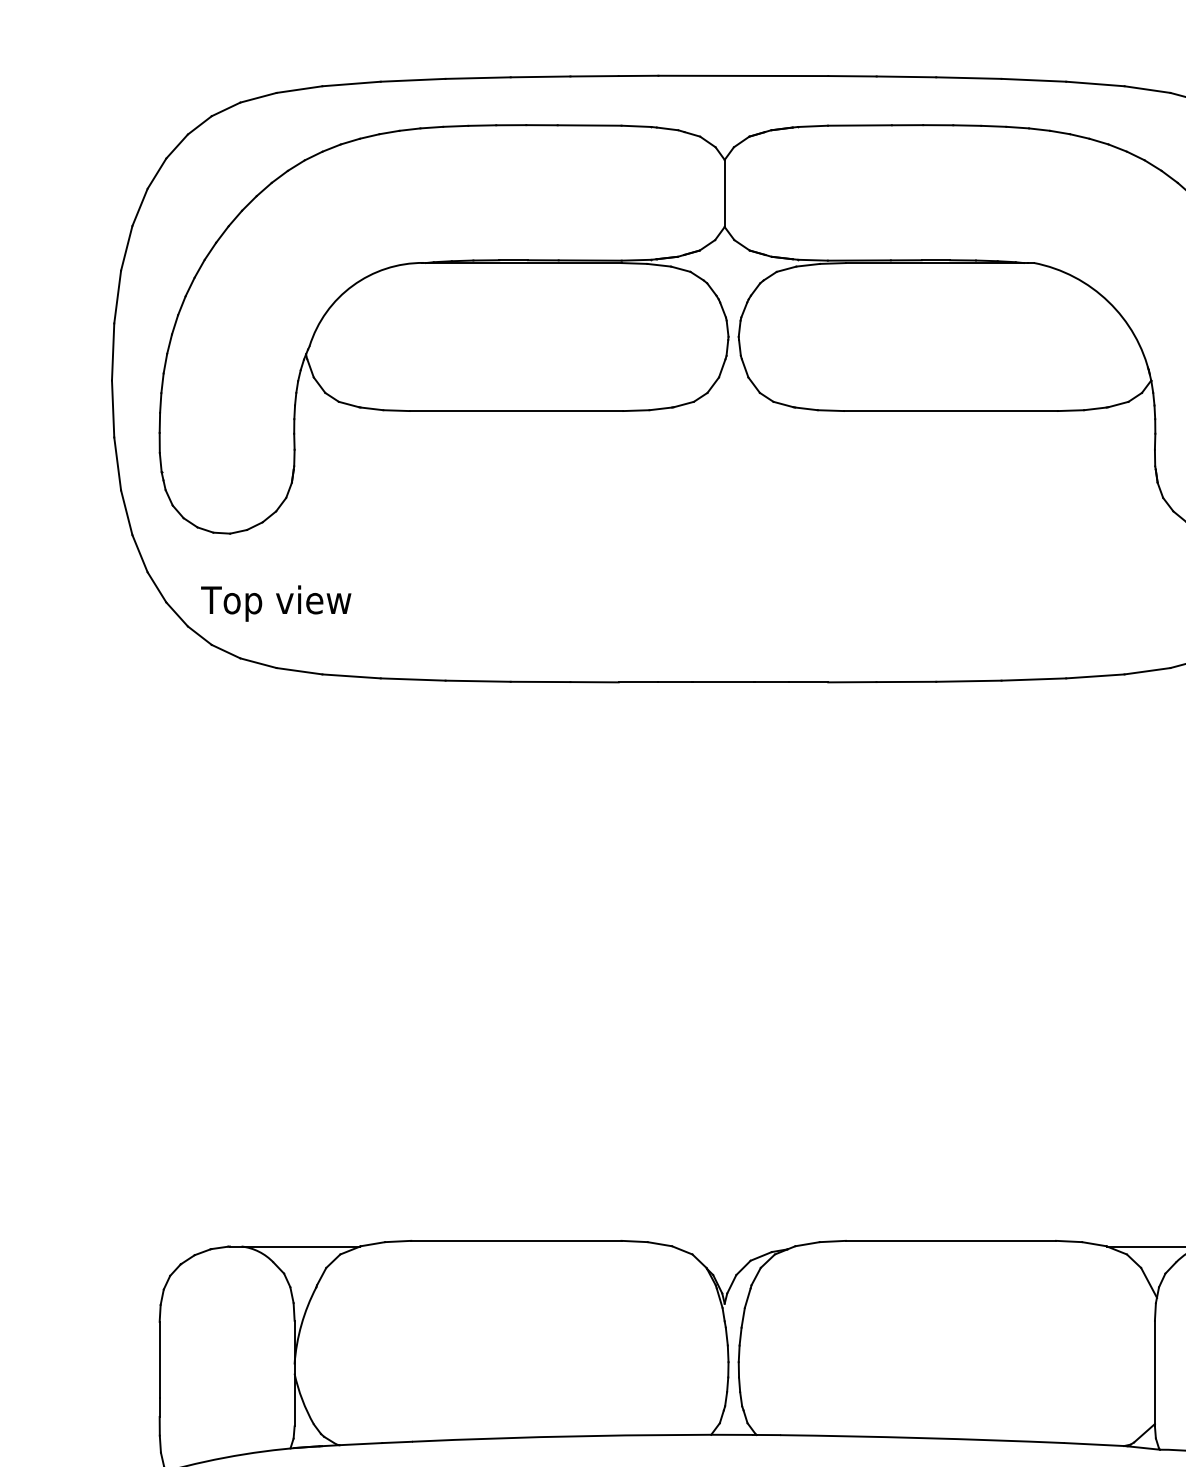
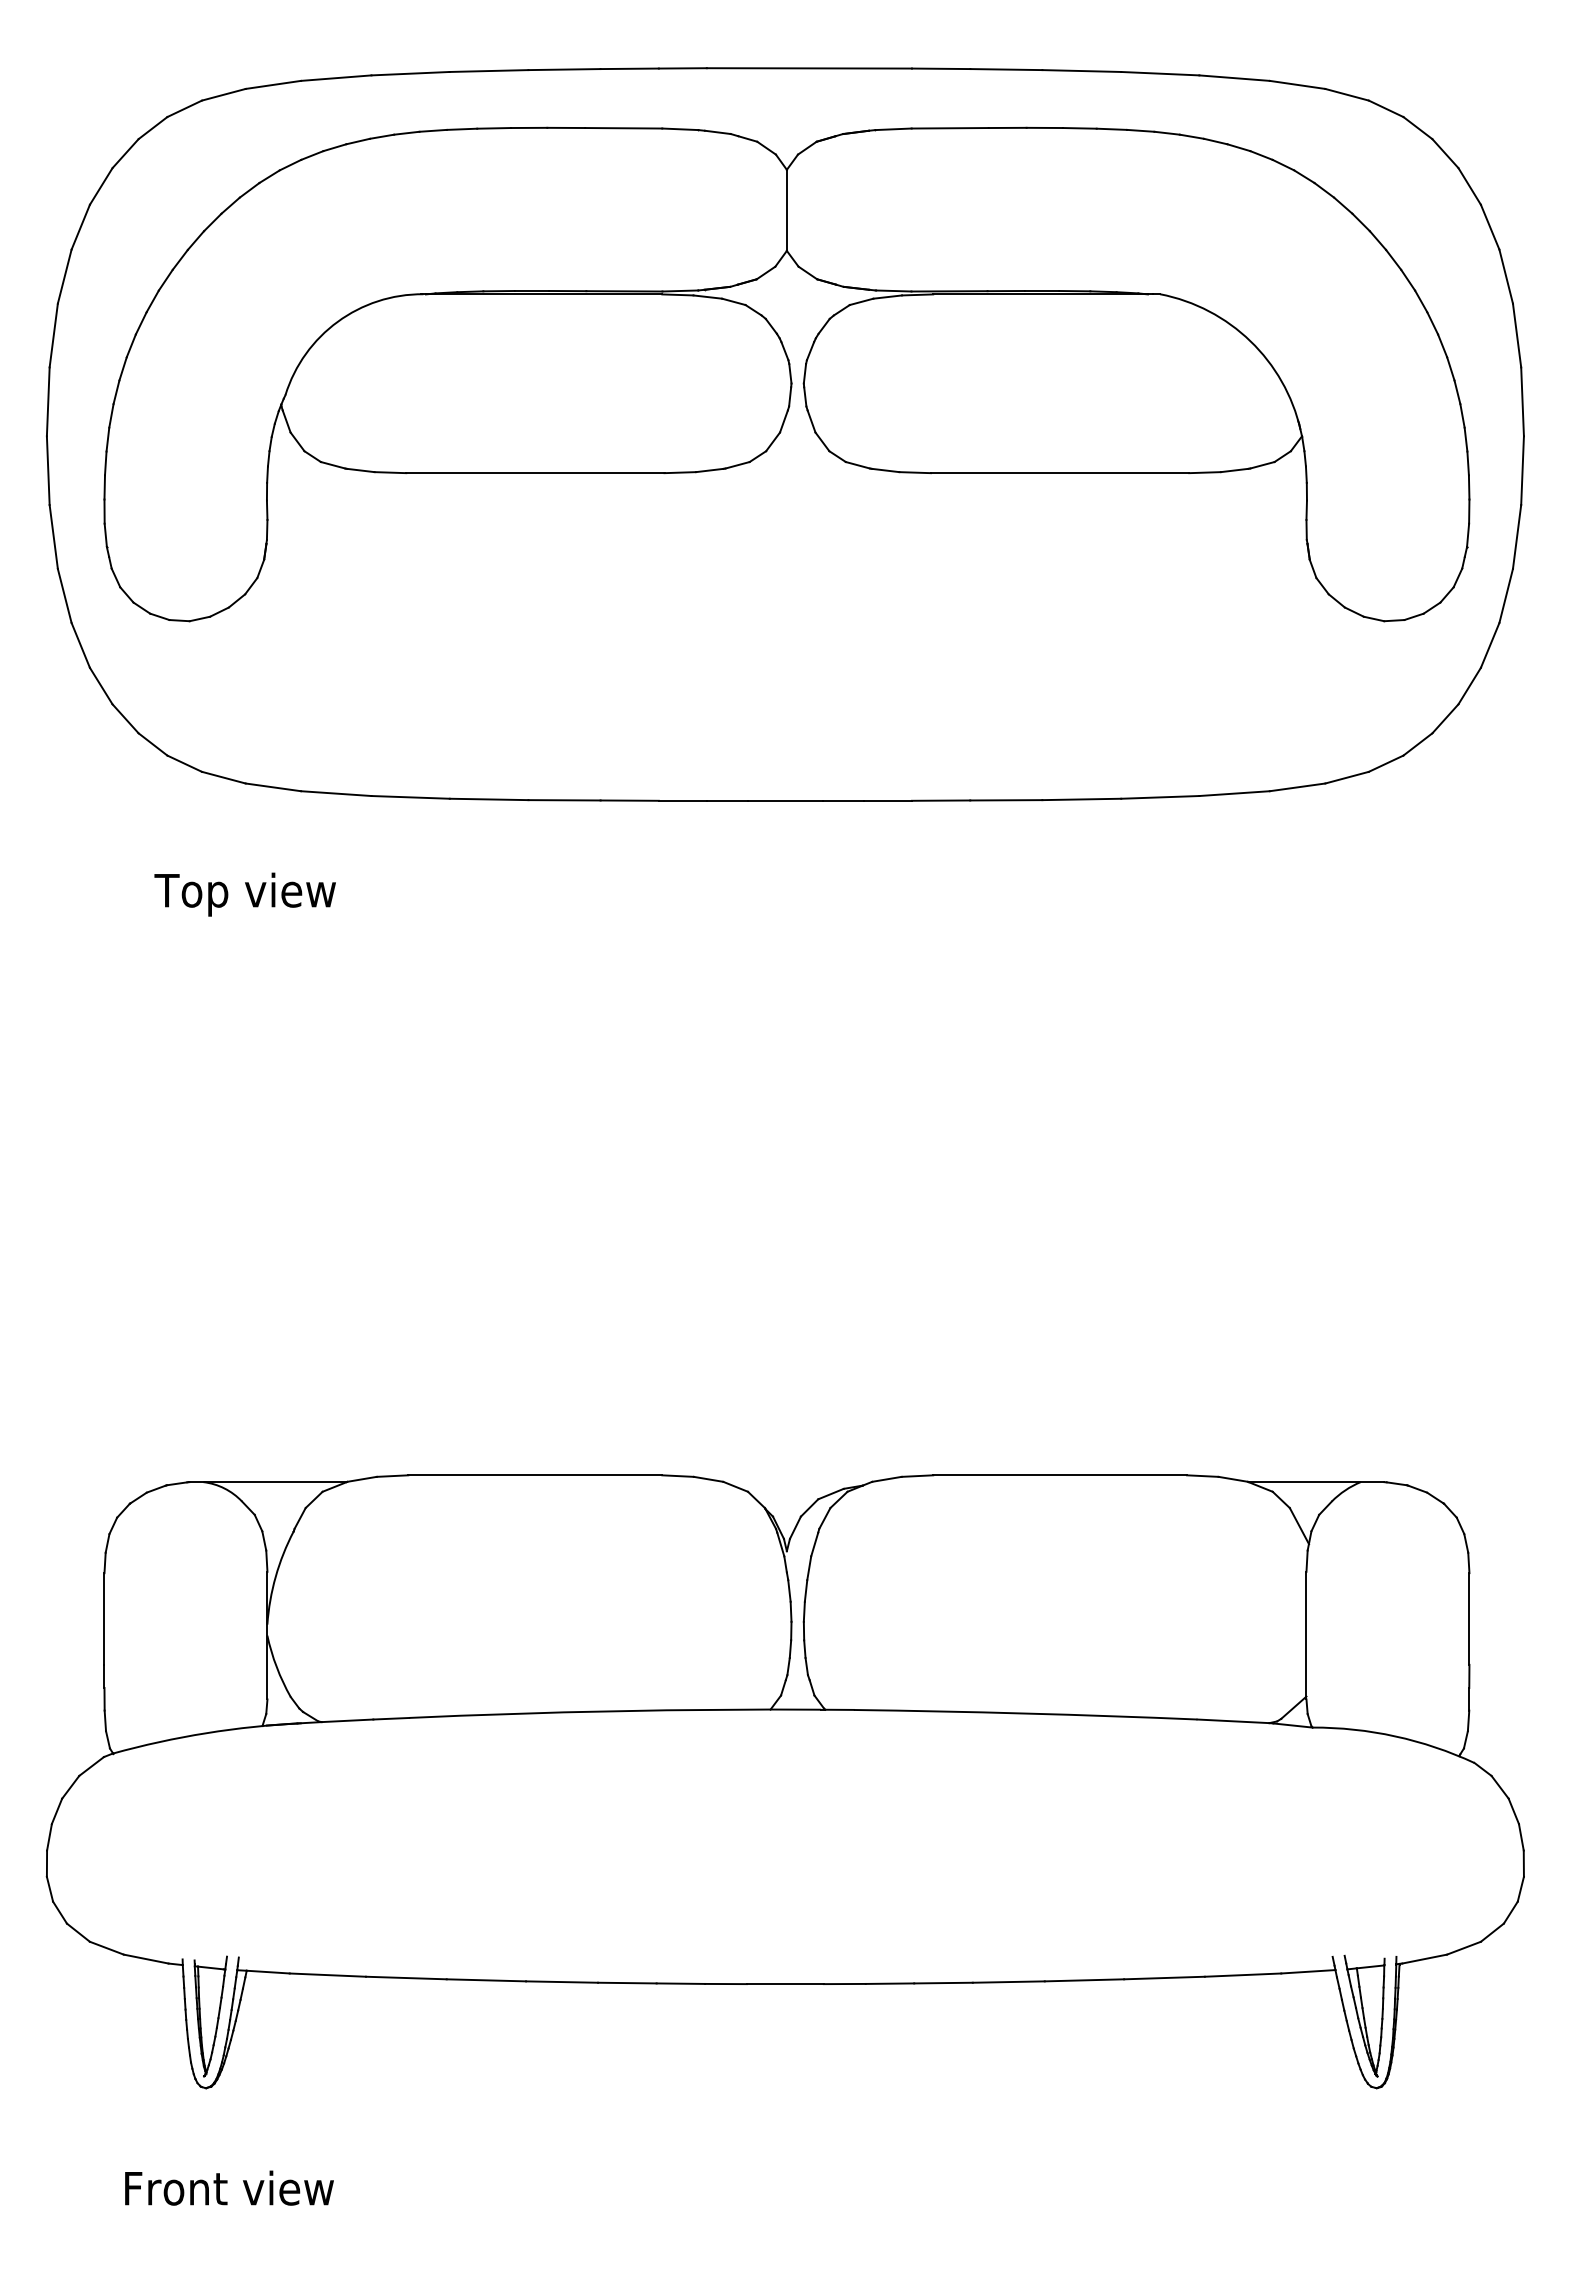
text: (275, 603) -> (244, 894), moved

